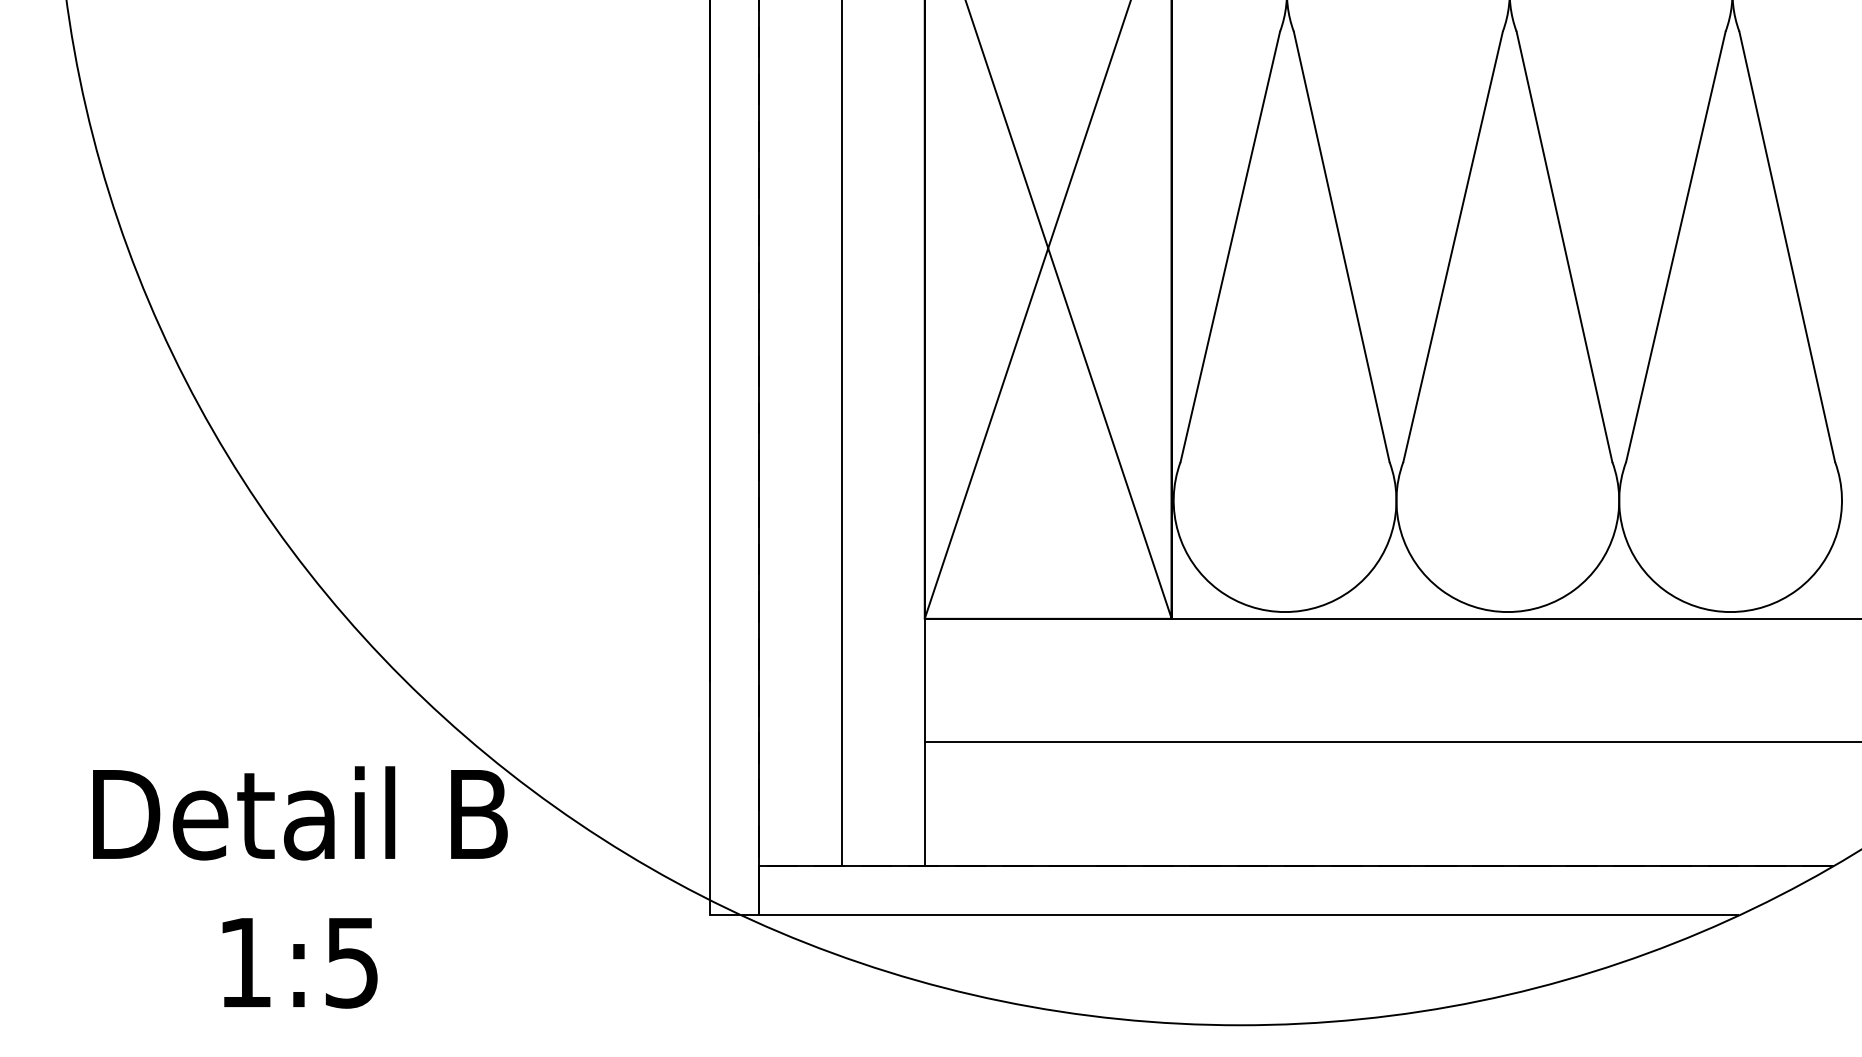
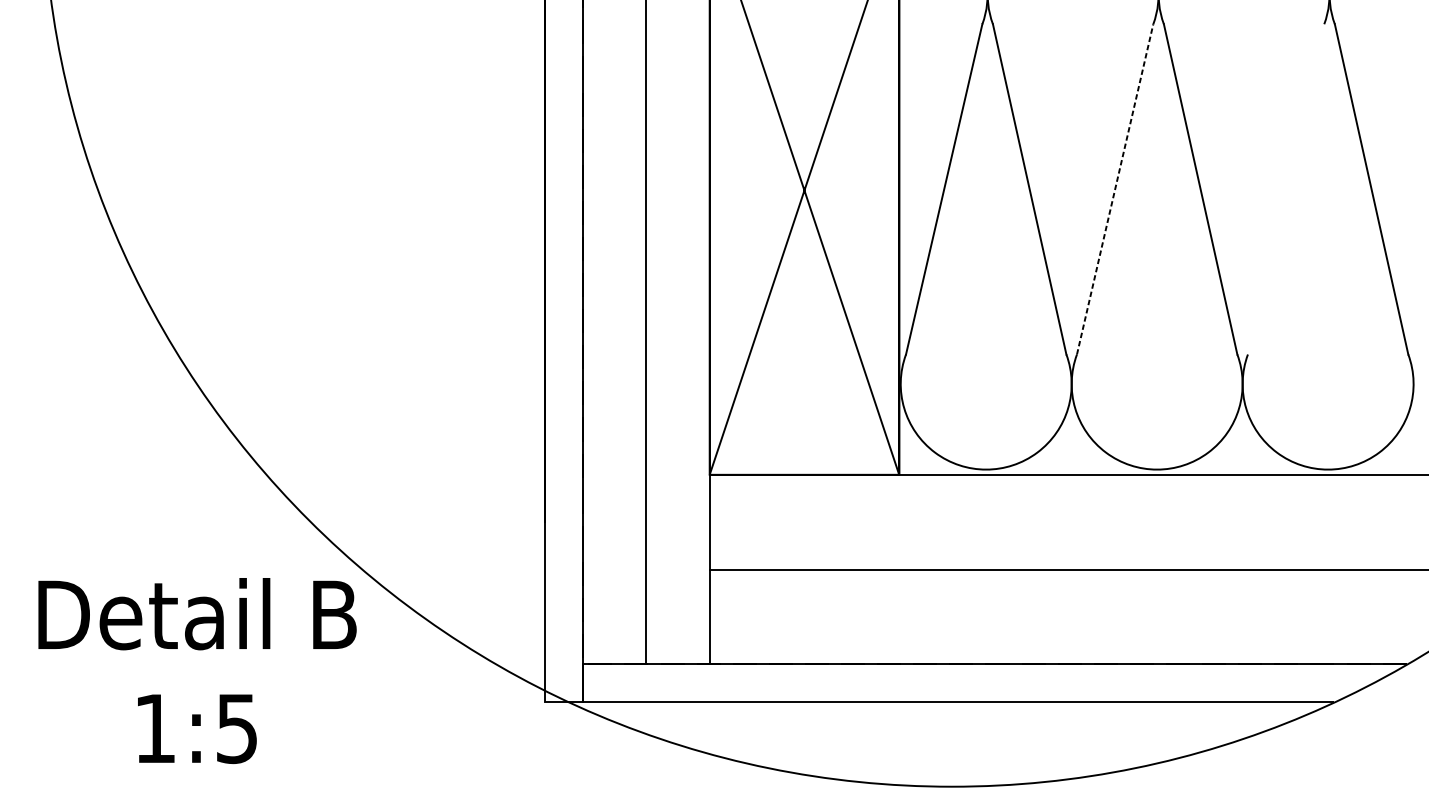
line: (1453, 246) -> (1115, 189), solid -> dashed
line: (1675, 246) -> (1285, 189), removed
text: (300, 887) -> (197, 671), moved

